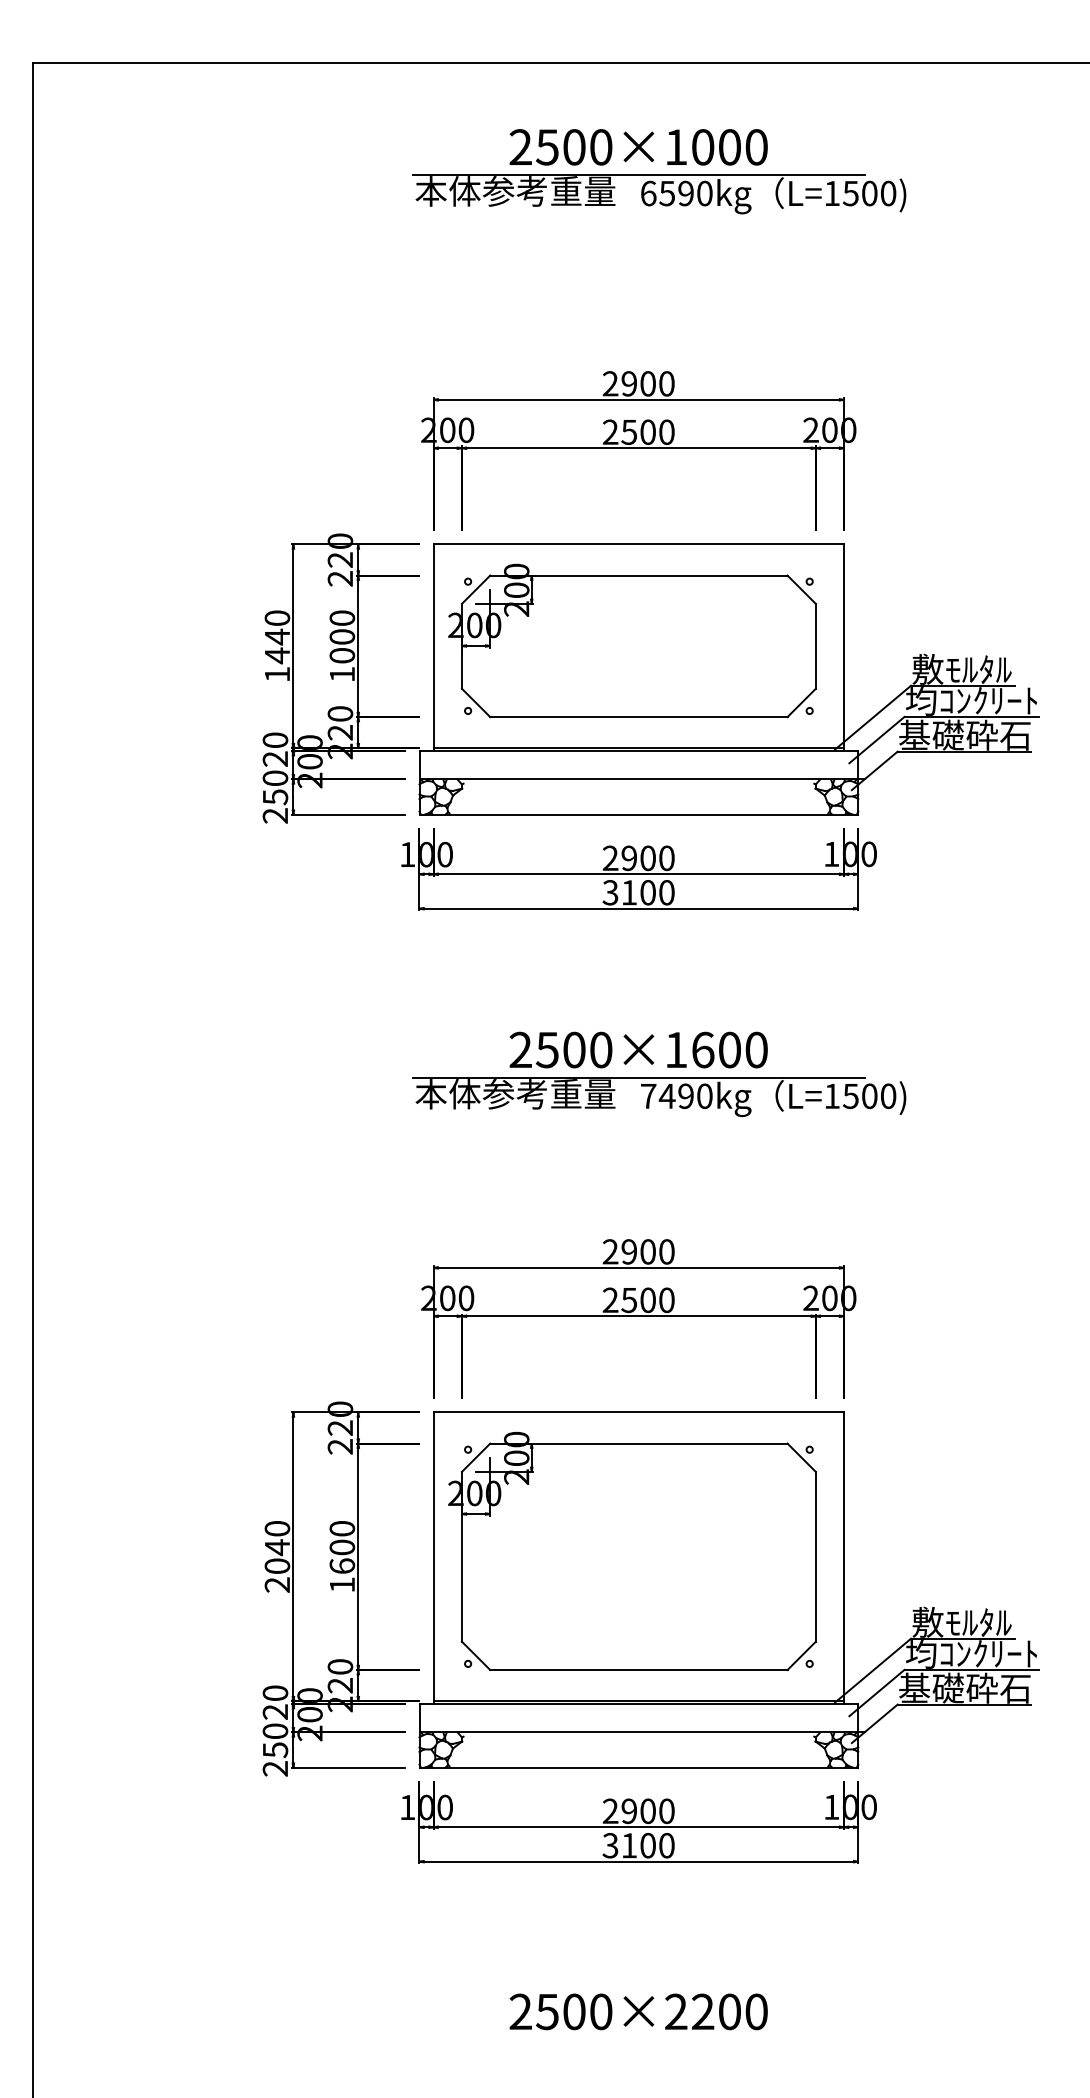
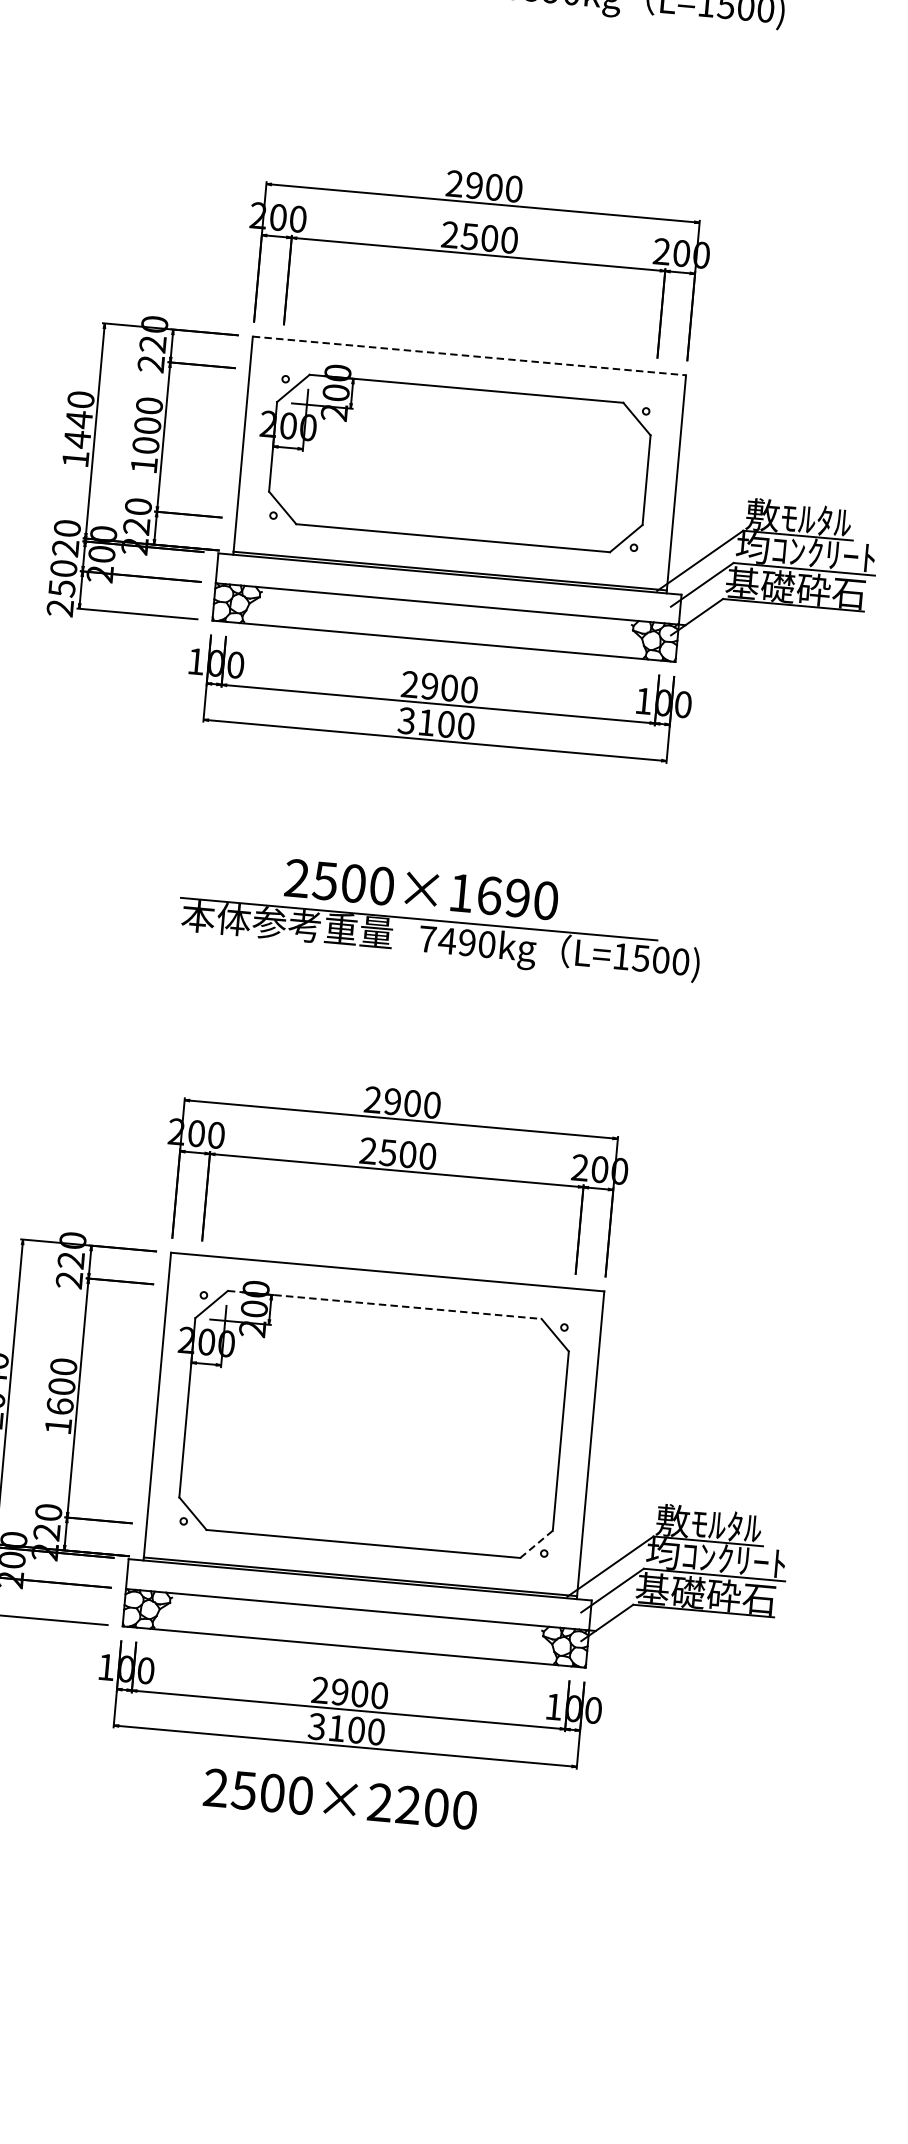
line: (639, 544) -> (470, 356), solid -> dashed
text: (729, 1049) -> (517, 897), 2500×1600 -> 2500×1690
line: (638, 1443) -> (384, 1304), solid -> dashed
line: (801, 1656) -> (536, 1544), solid -> dashed
text: (638, 2011) -> (340, 1798), moved

